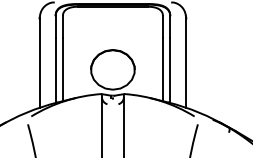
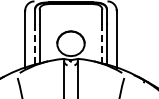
line: (163, 69) -> (102, 43), solid -> dashed
line: (54, 71) -> (34, 44), solid -> dashed

